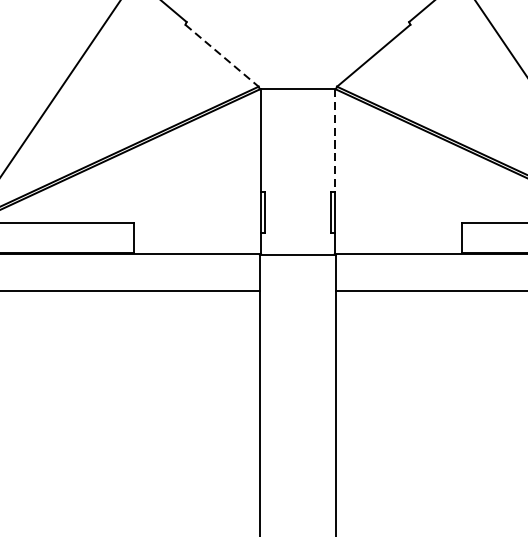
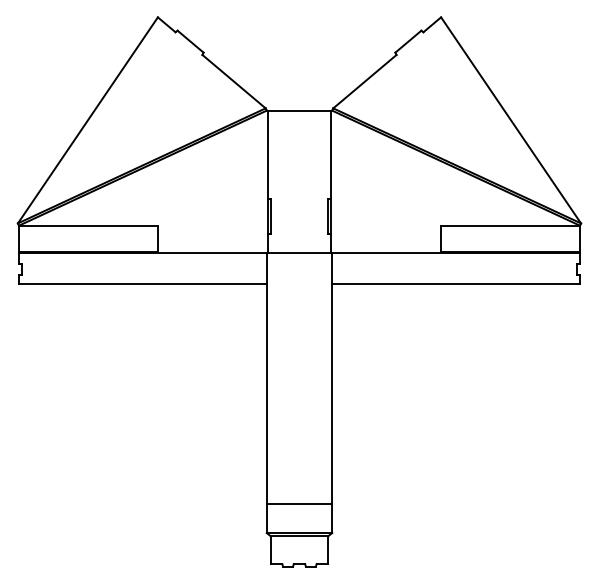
line: (222, 56) -> (234, 82), dashed -> solid
line: (335, 141) -> (331, 155), dashed -> solid

